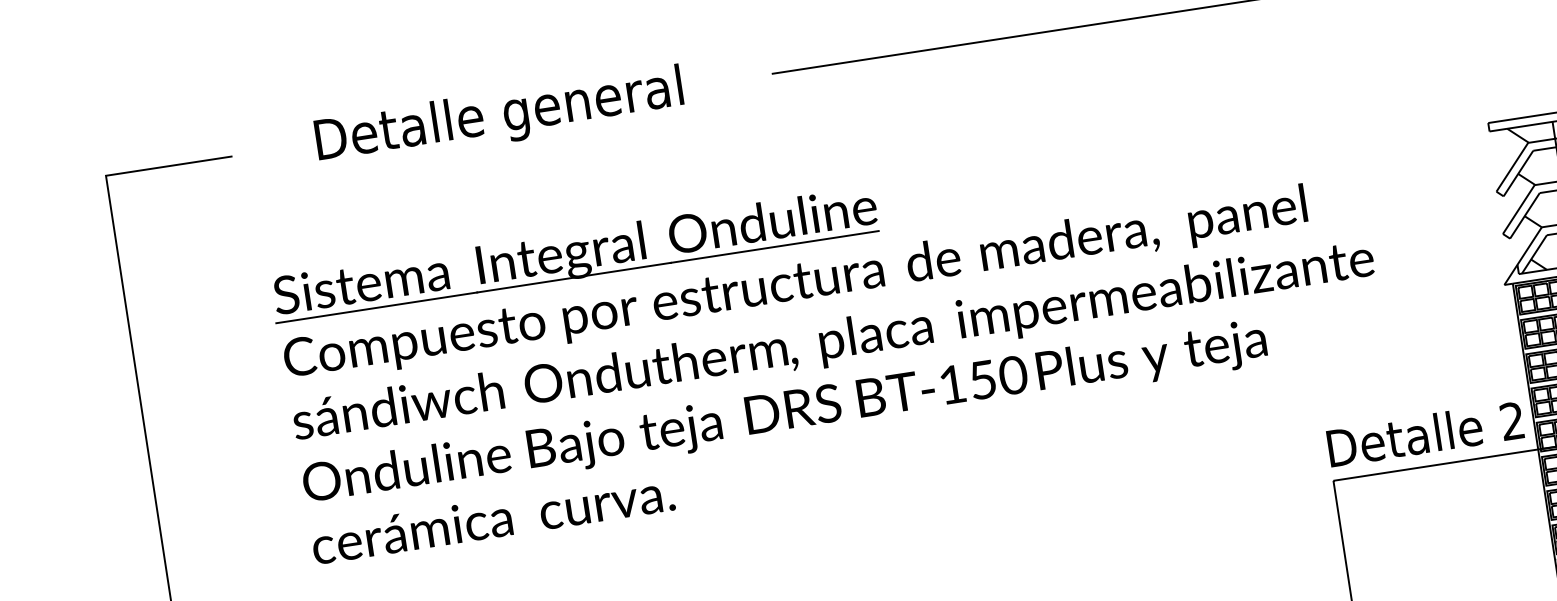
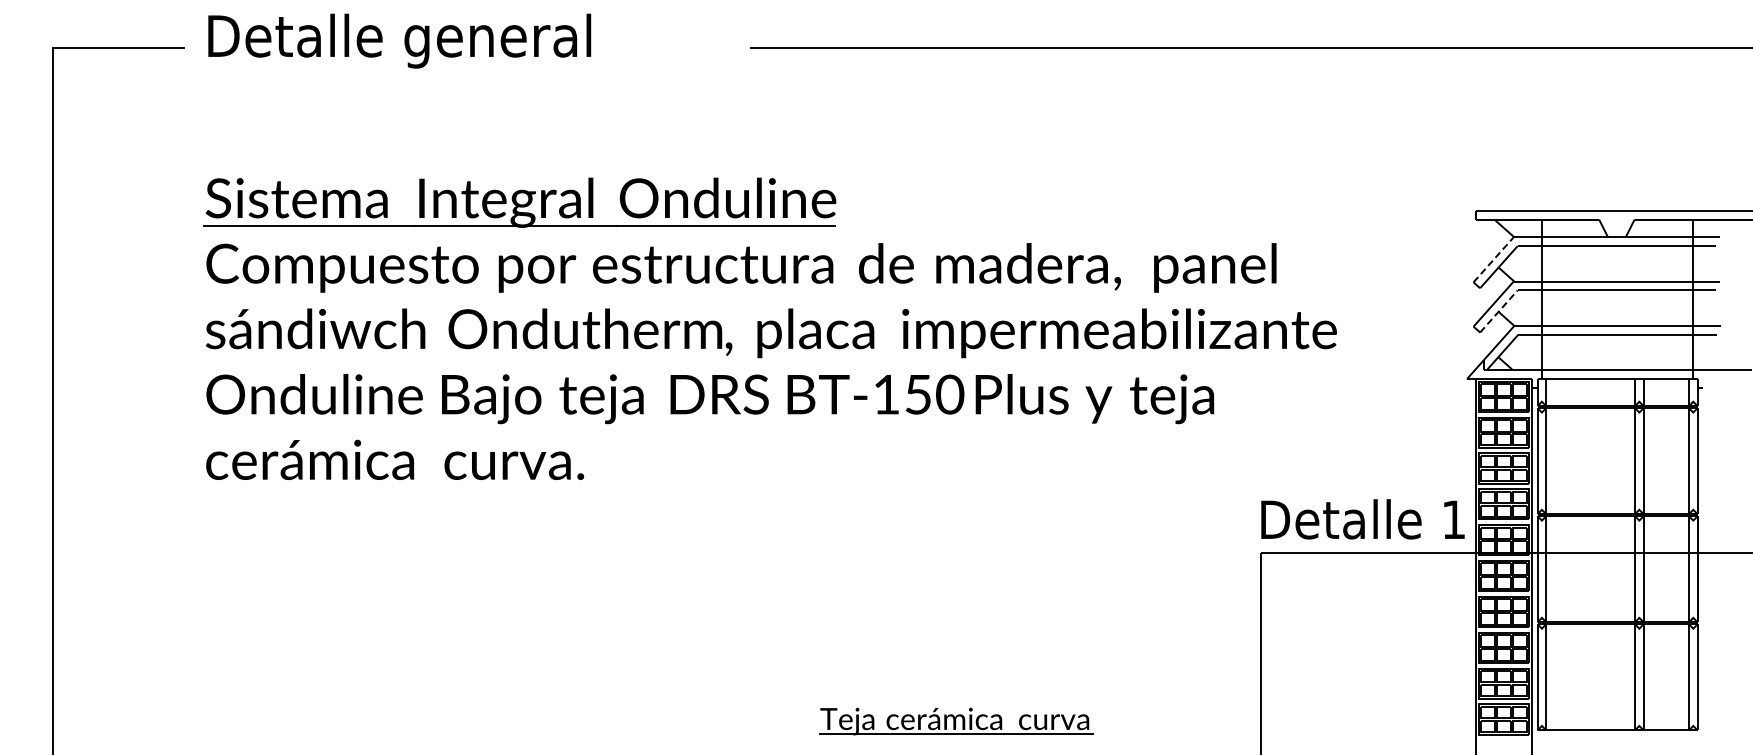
text: (499, 116) -> (399, 40), moved
line: (1512, 167) -> (1493, 259), solid -> dashed
line: (1525, 215) -> (1499, 311), solid -> dashed
text: (1511, 421) -> (1453, 519), 2 -> 1

